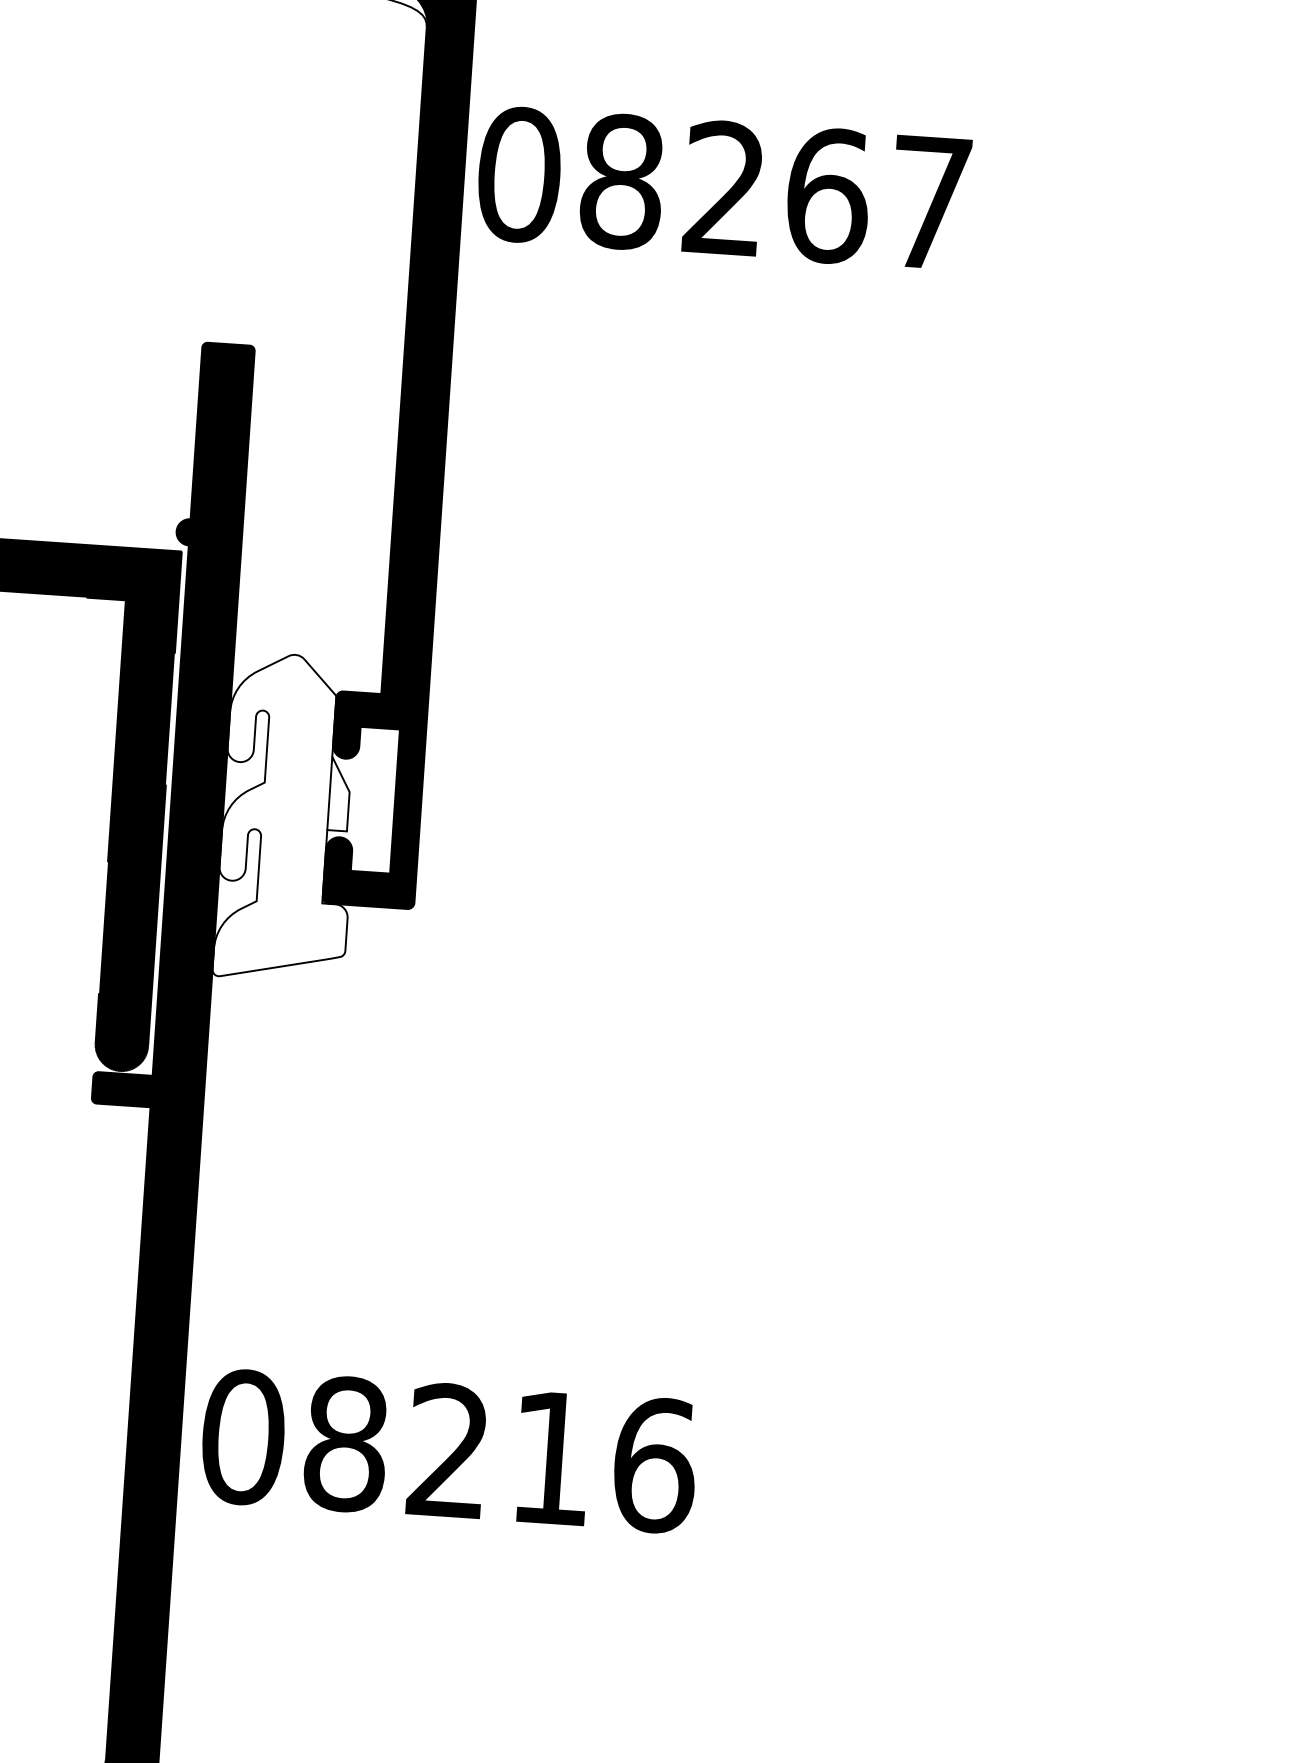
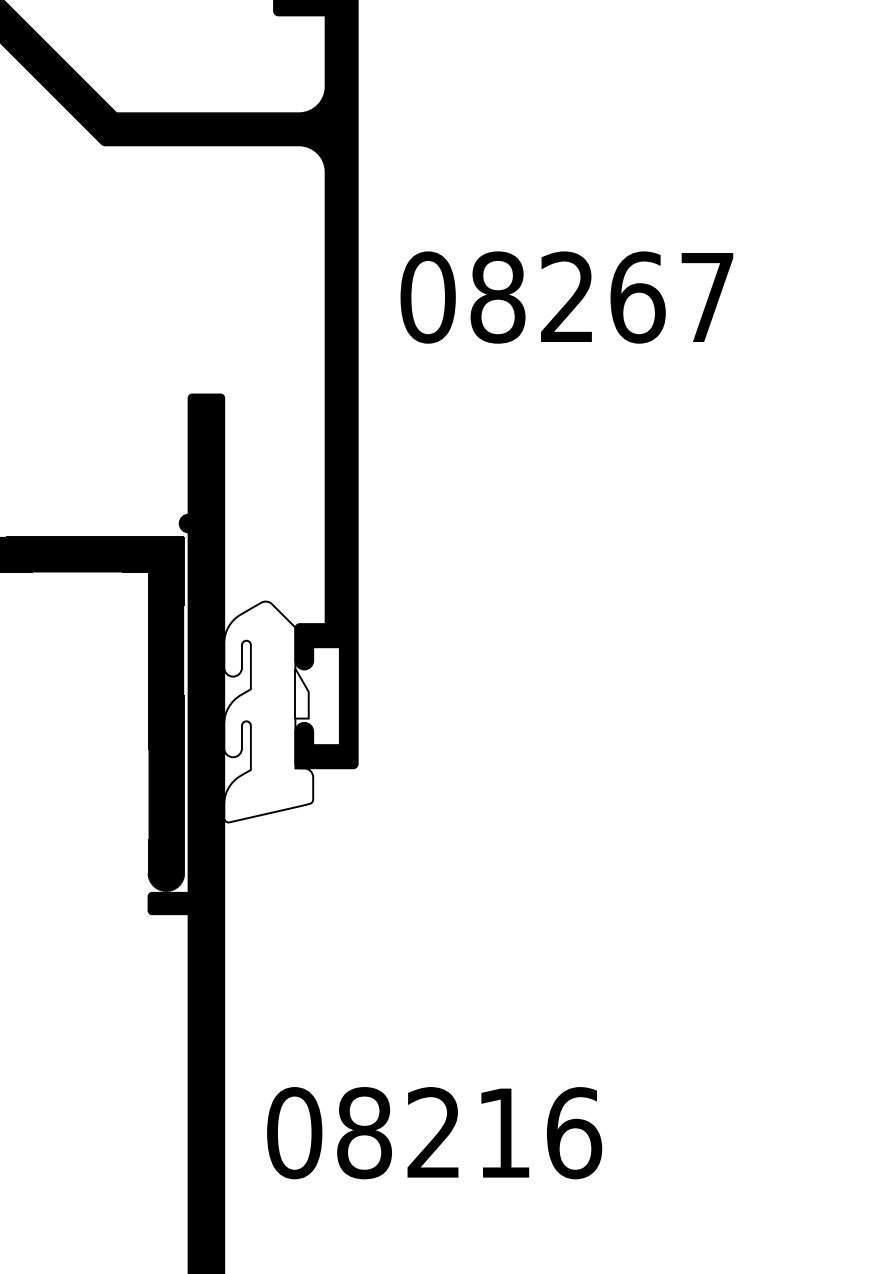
text: (723, 188) -> (566, 297), moved
text: (449, 1451) -> (434, 1133), moved

